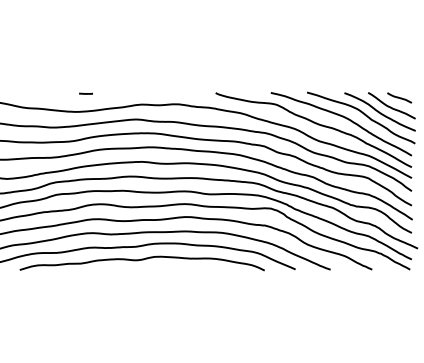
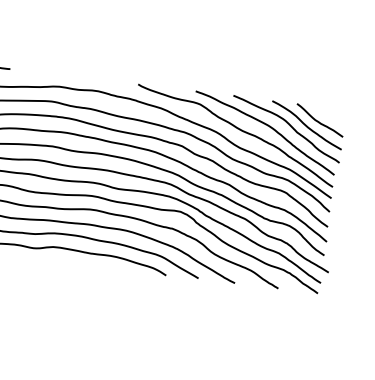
line: (399, 97) -> (329, 112), removed

